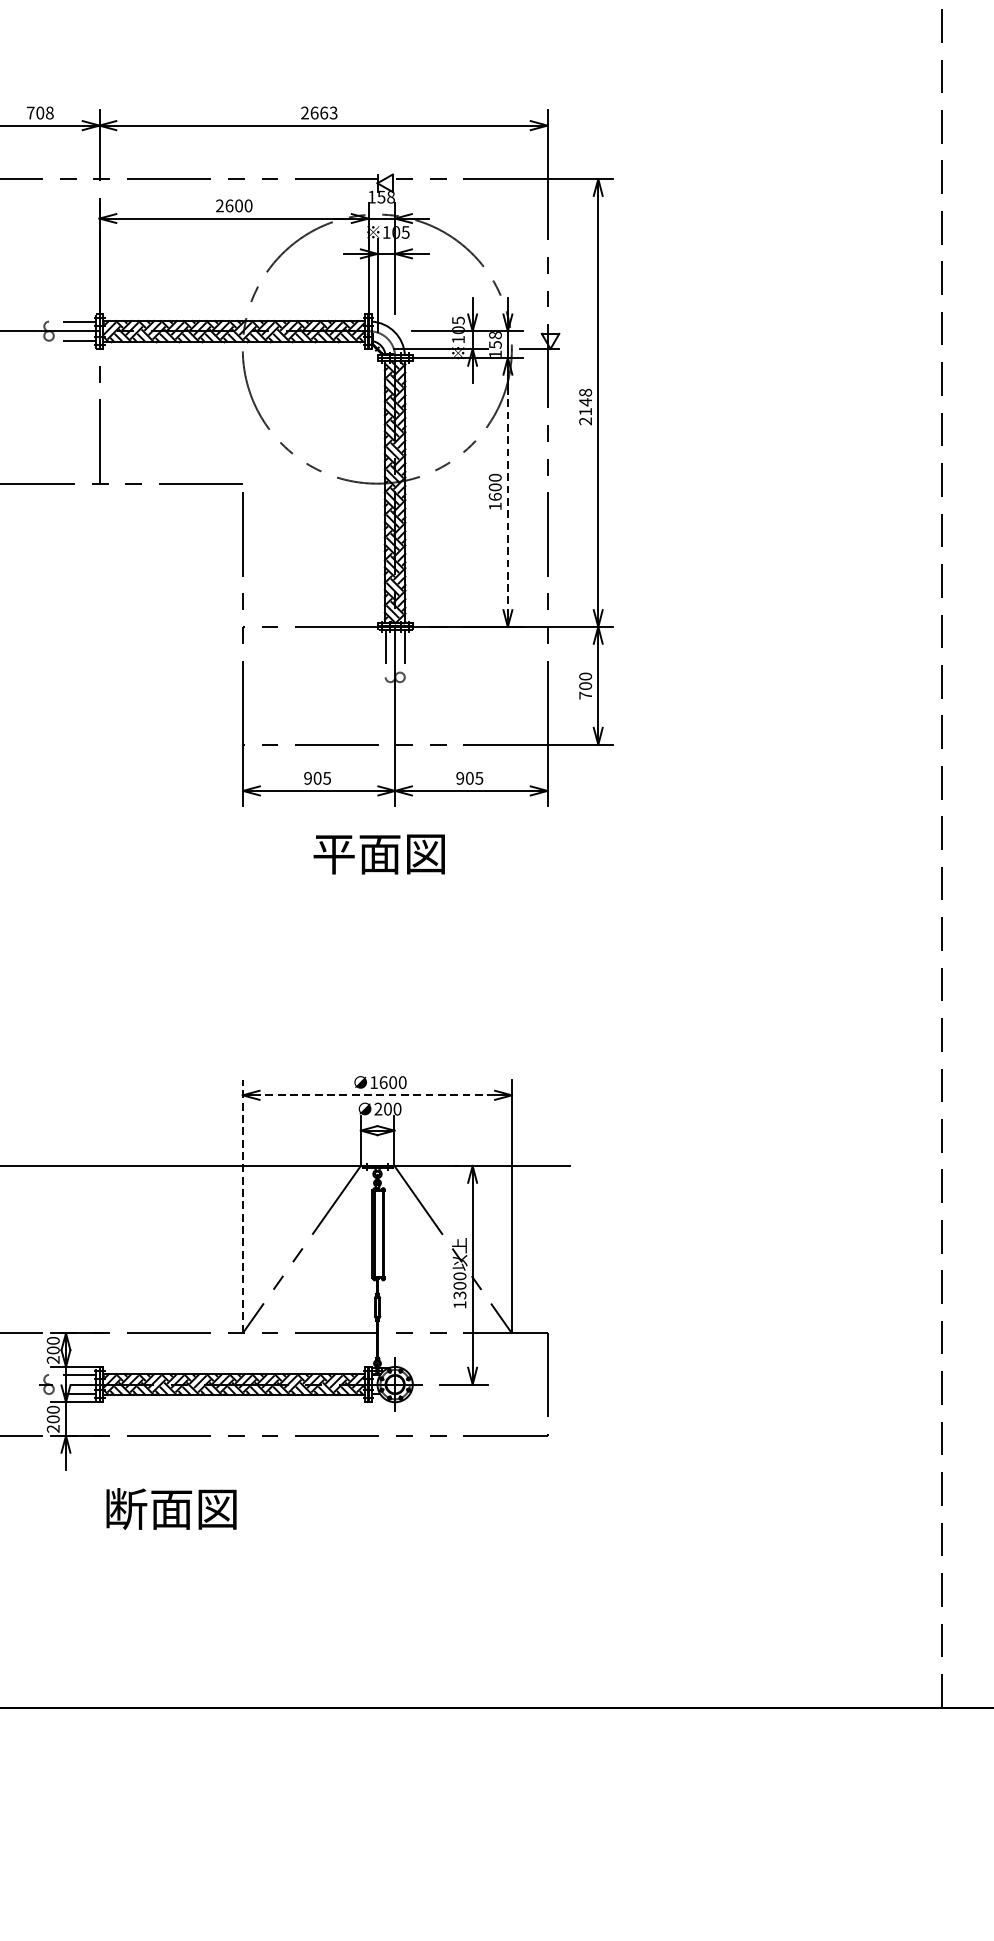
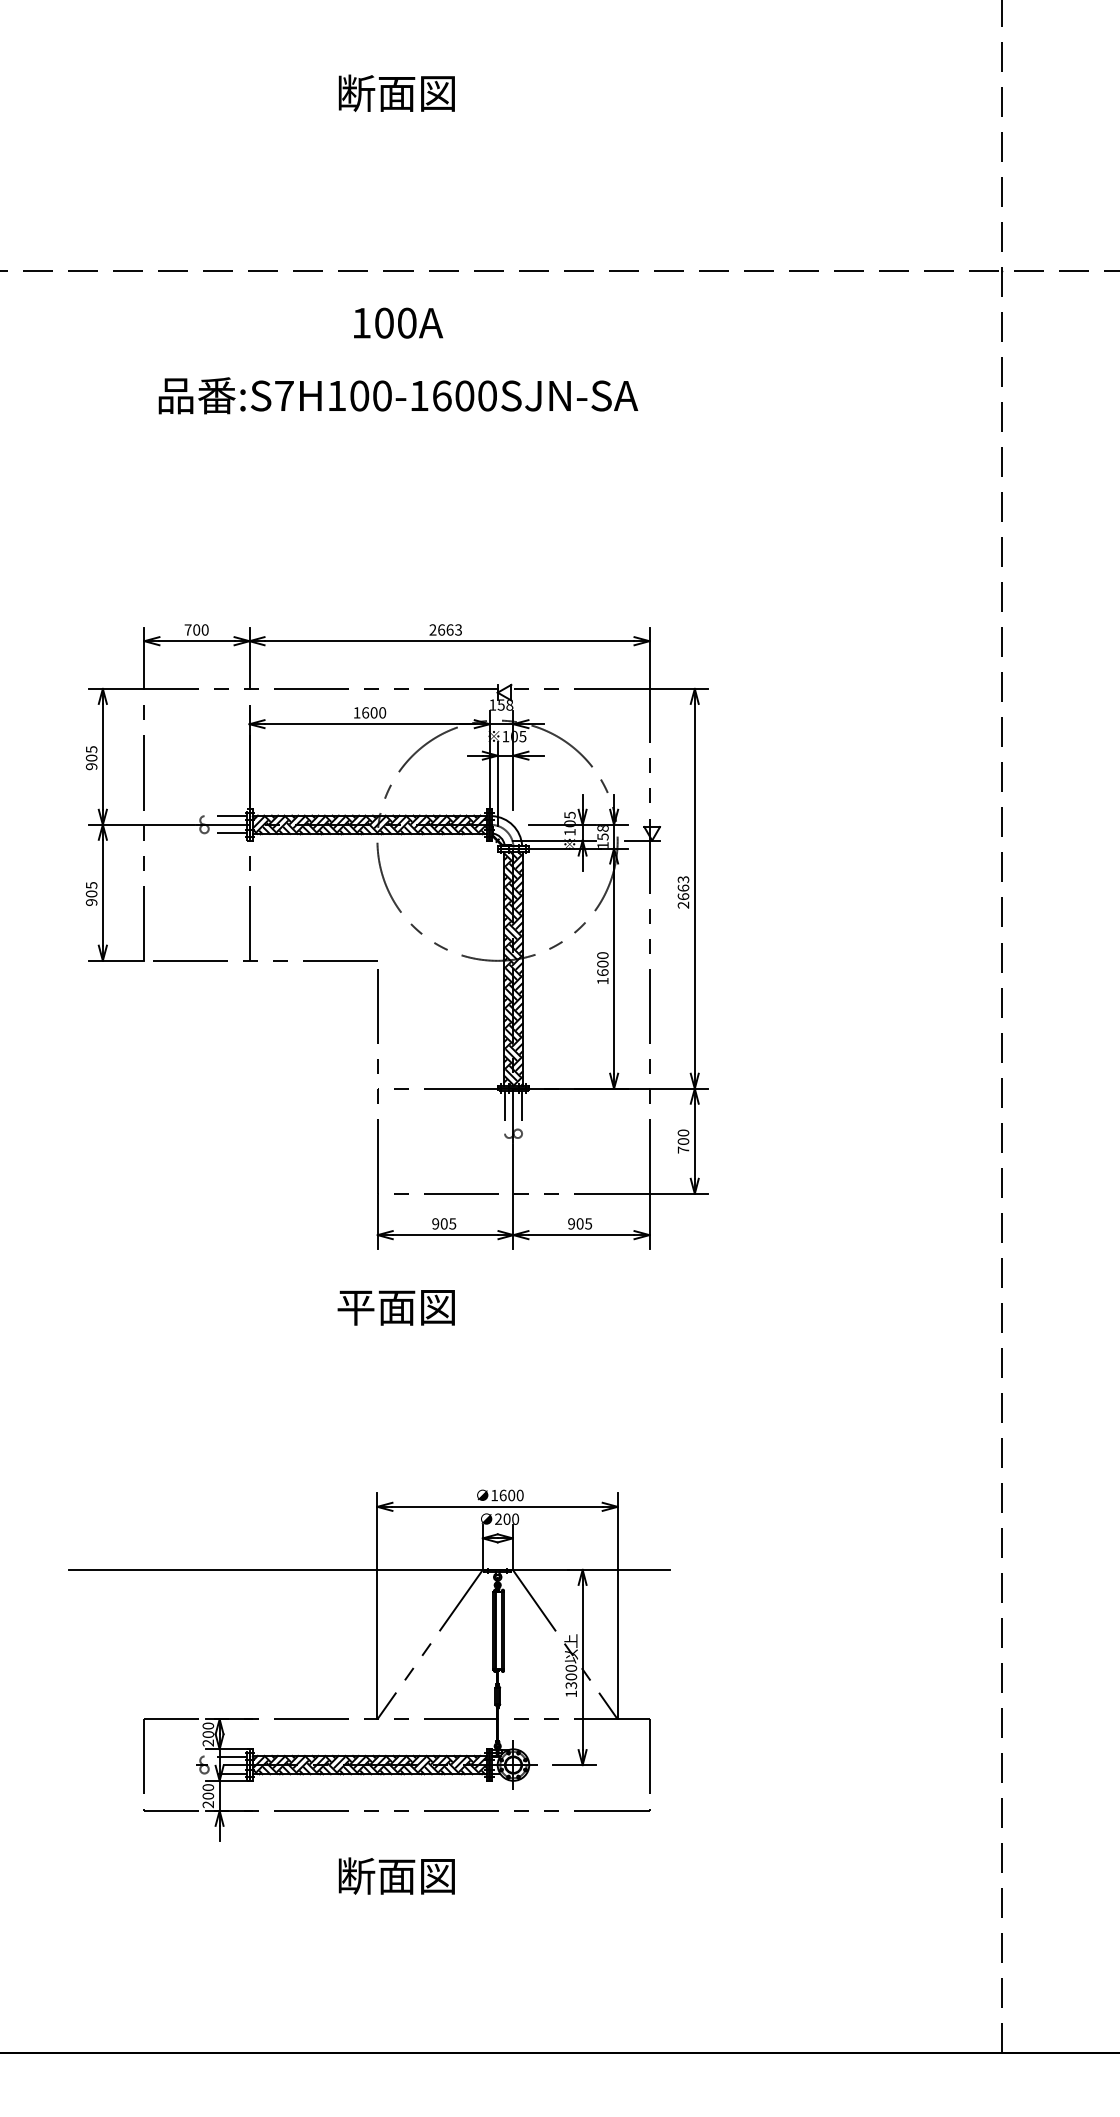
text: (49, 113) -> (204, 630), 708 -> 700
text: (219, 205) -> (356, 712), 2600 -> 1600
text: (585, 401) -> (683, 887), 2148 -> 2663
line: (508, 493) -> (614, 969), dashed -> solid
text: (378, 854) -> (395, 1307), moved
line: (377, 1094) -> (497, 1506), dashed -> solid
line: (242, 1205) -> (377, 1605), dashed -> solid
text: (171, 1508) -> (396, 1875), moved

